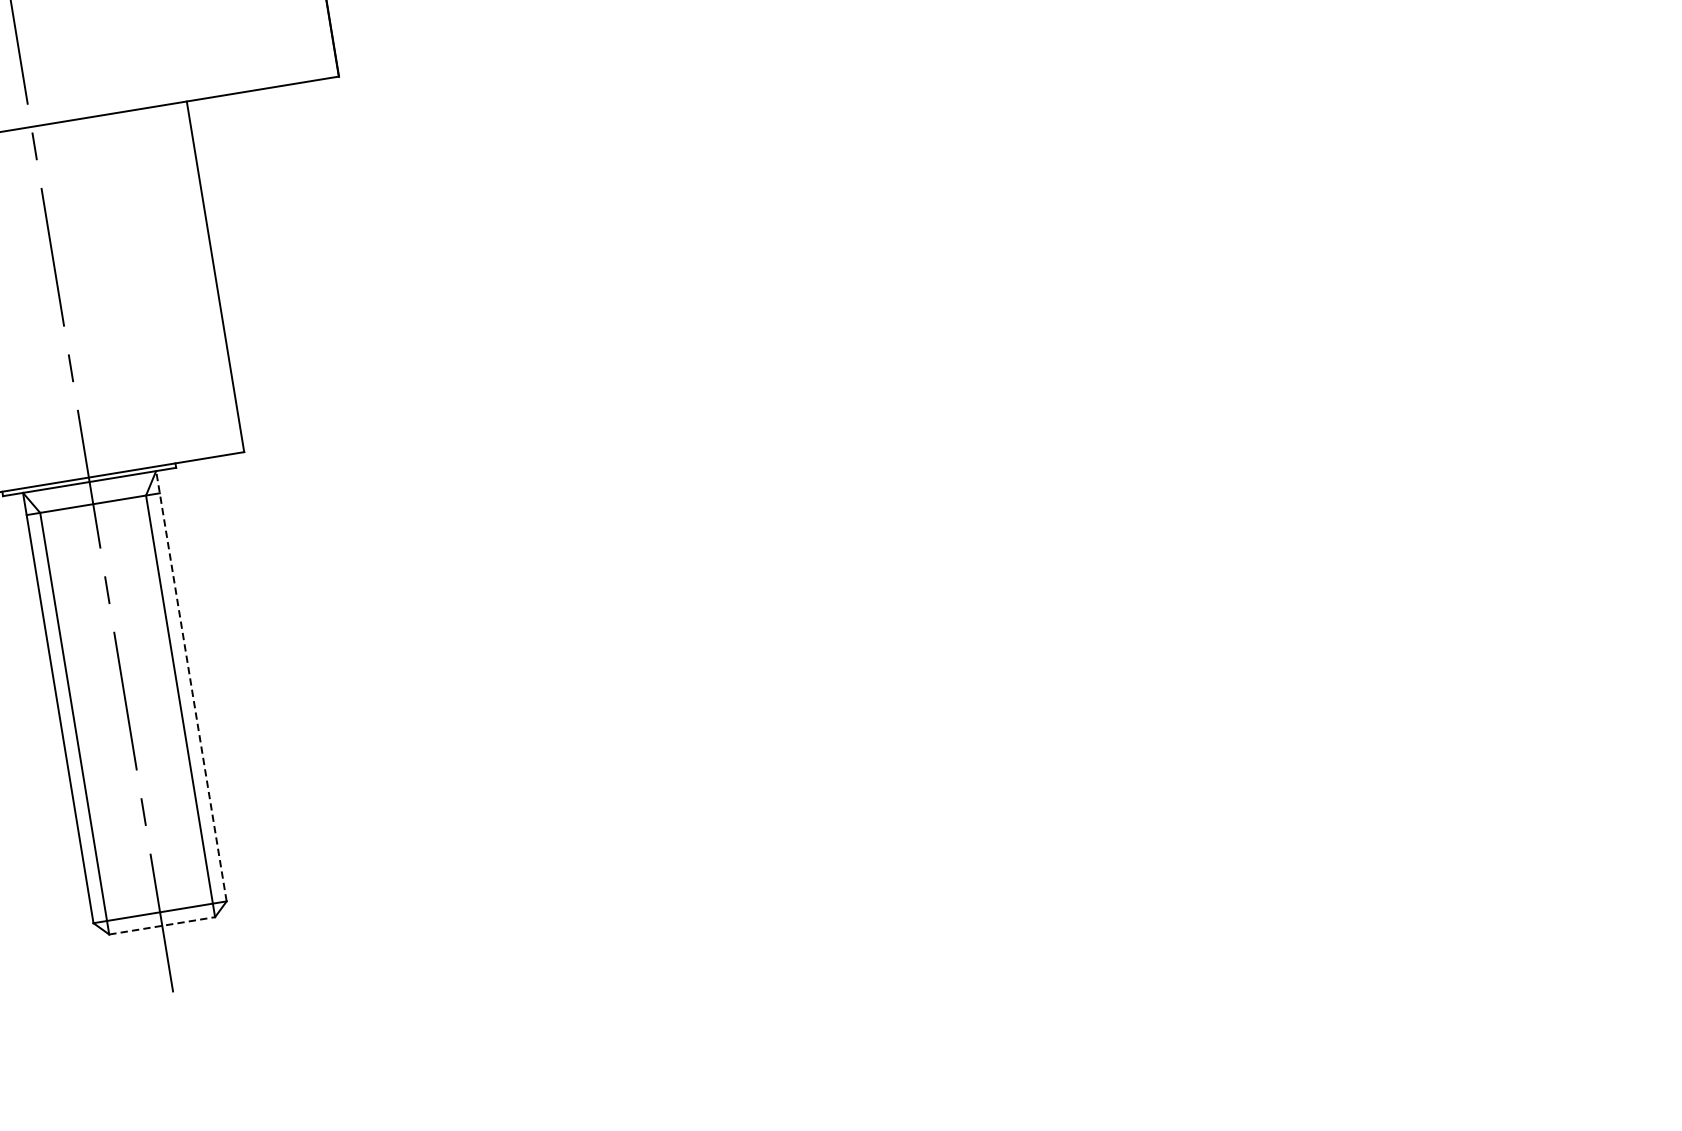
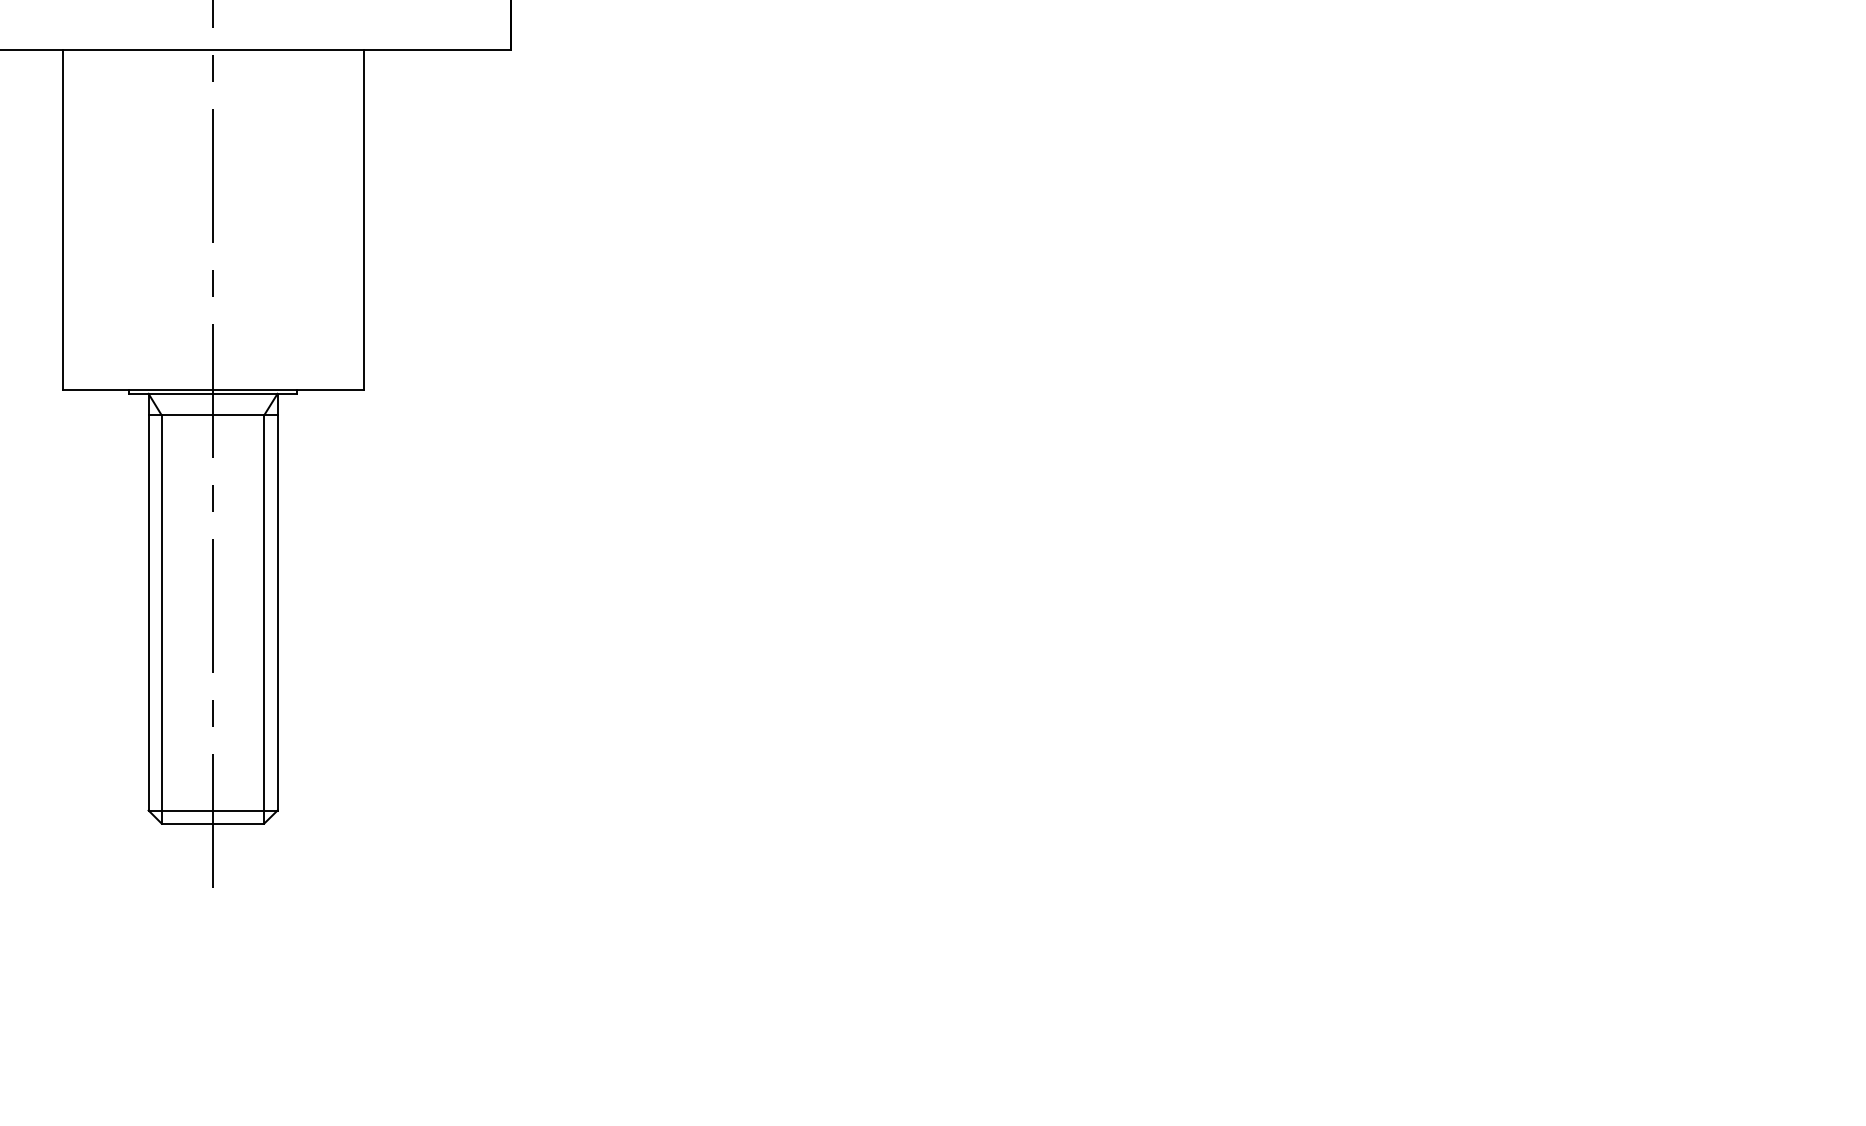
line: (191, 685) -> (277, 601), dashed -> solid
line: (162, 925) -> (213, 823), dashed -> solid

